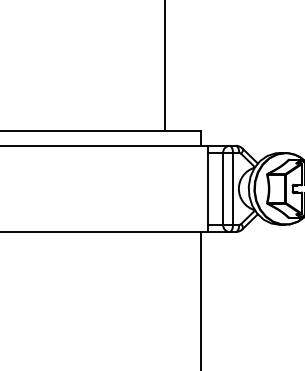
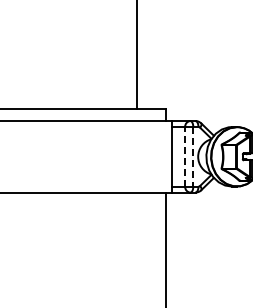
line: (223, 188) -> (185, 156), solid -> dashed
line: (233, 188) -> (193, 156), solid -> dashed

